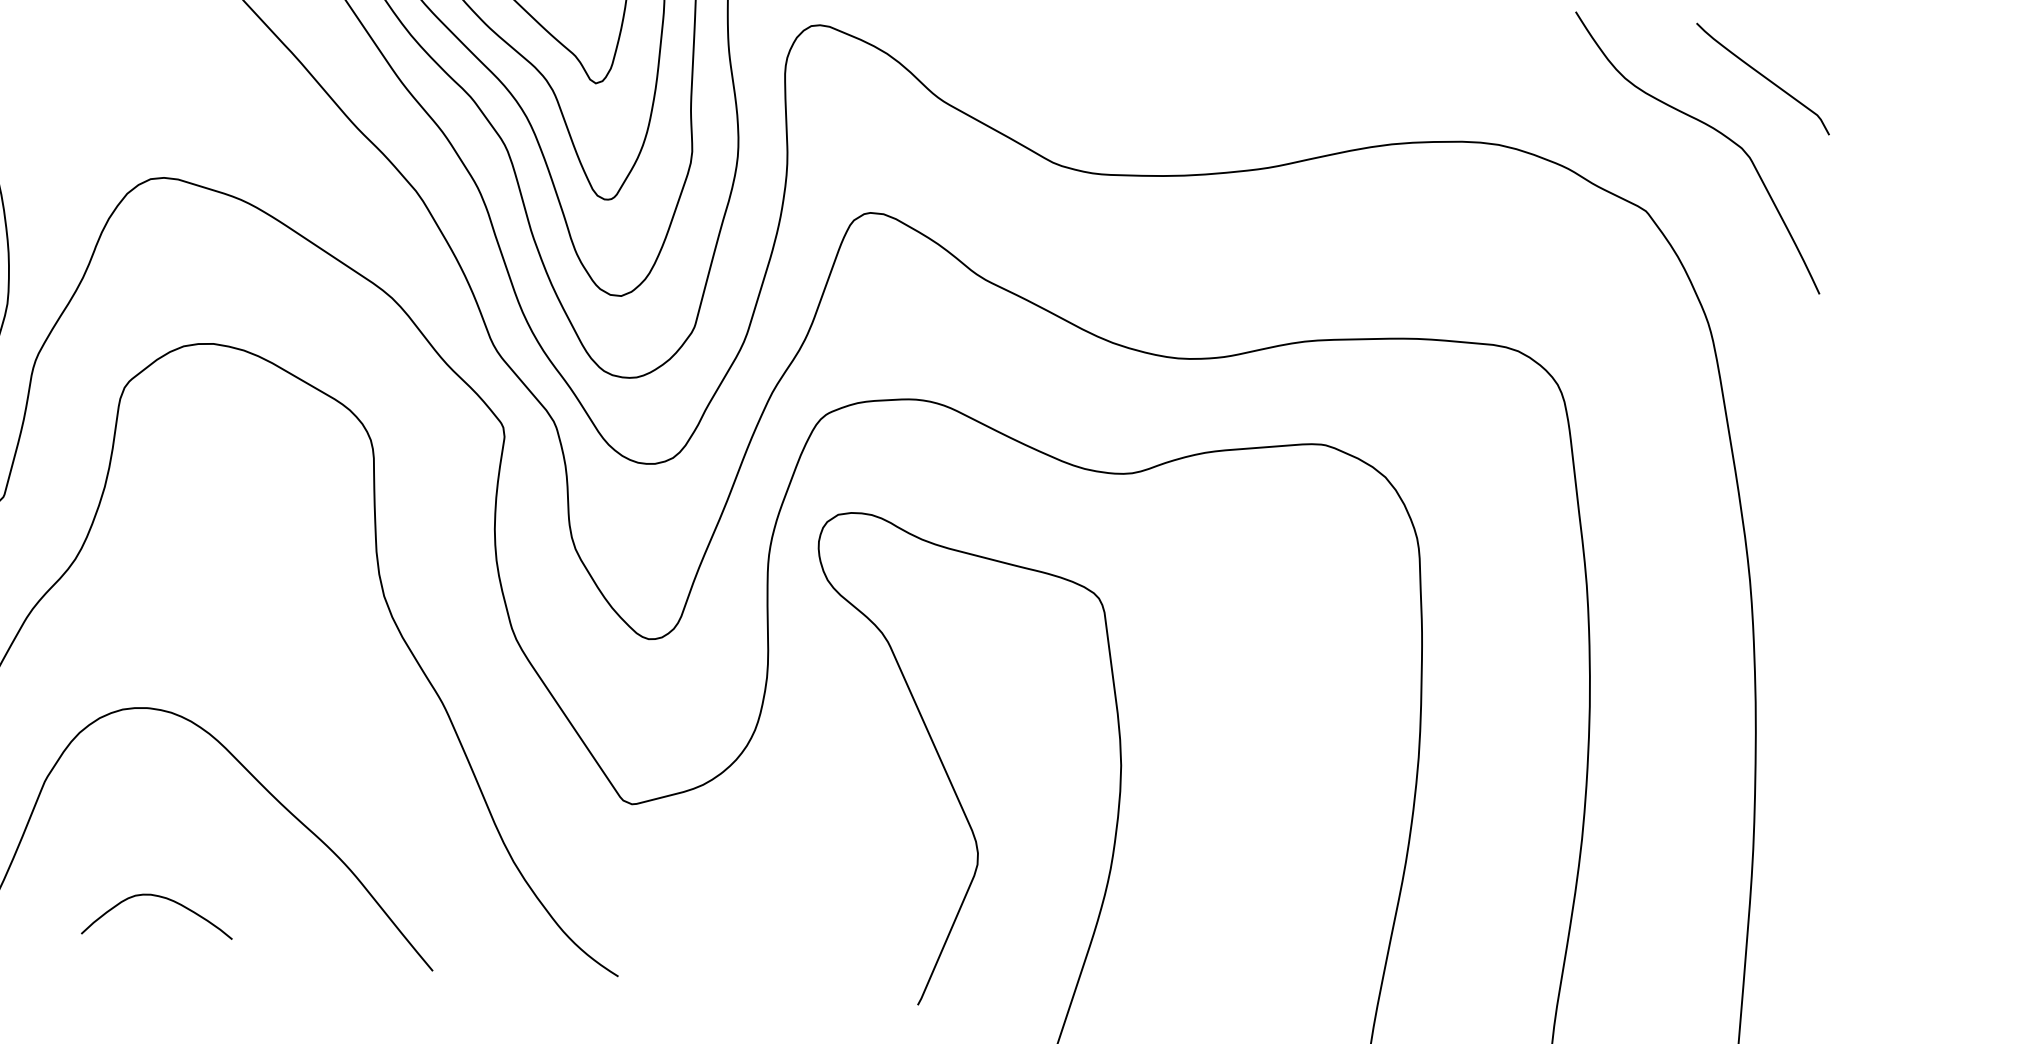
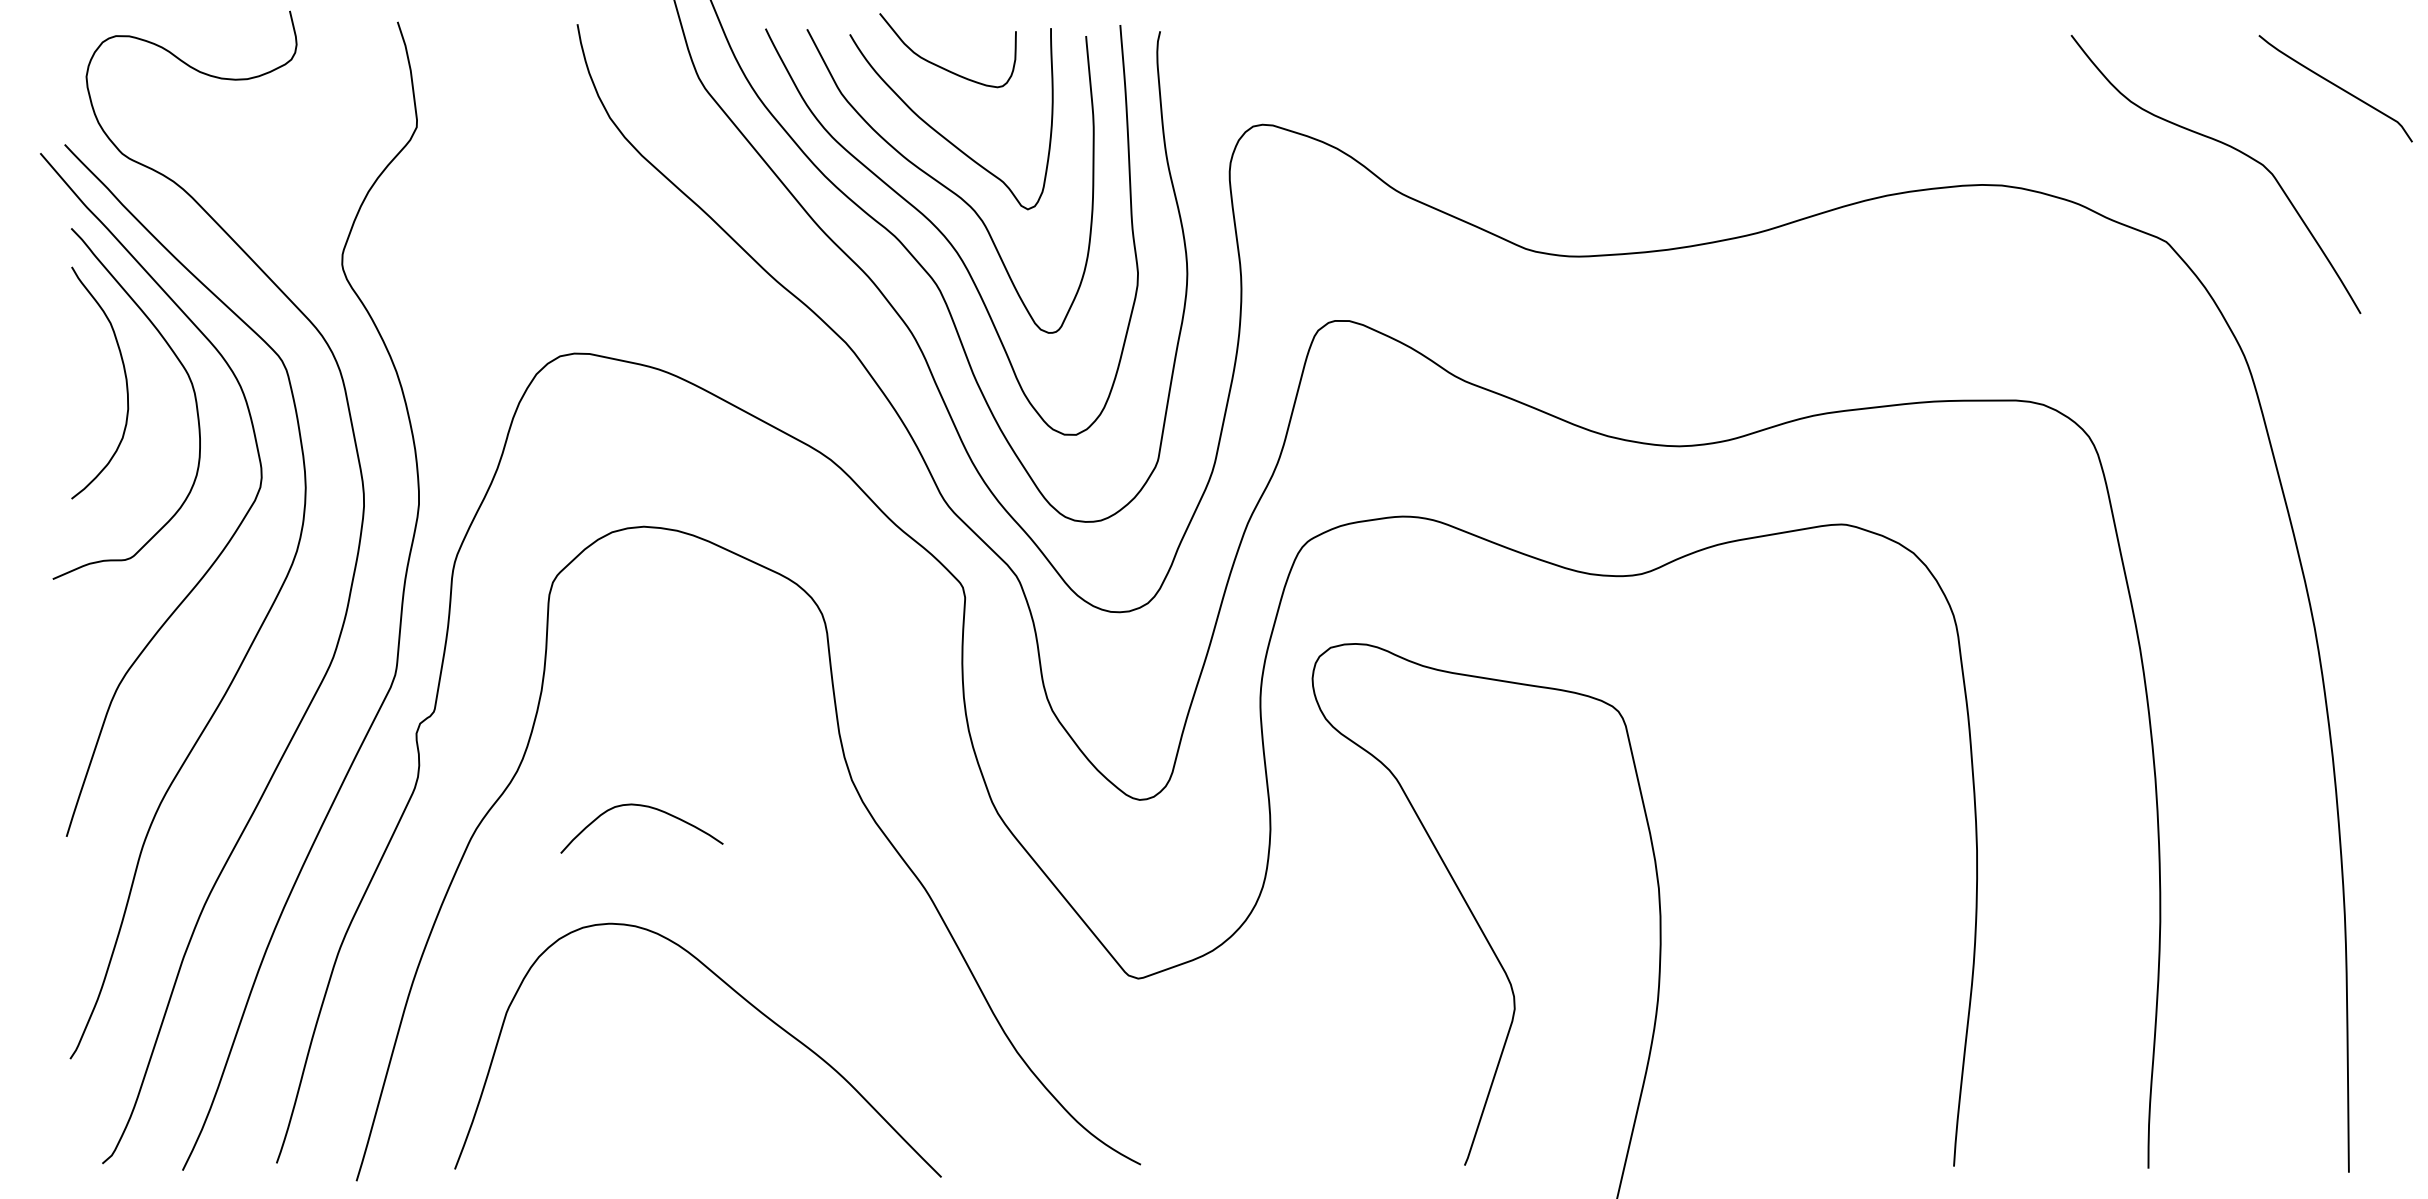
curve: (1763, 77) -> (2335, 86), moved
curve: (163, 898) -> (645, 807), moved

